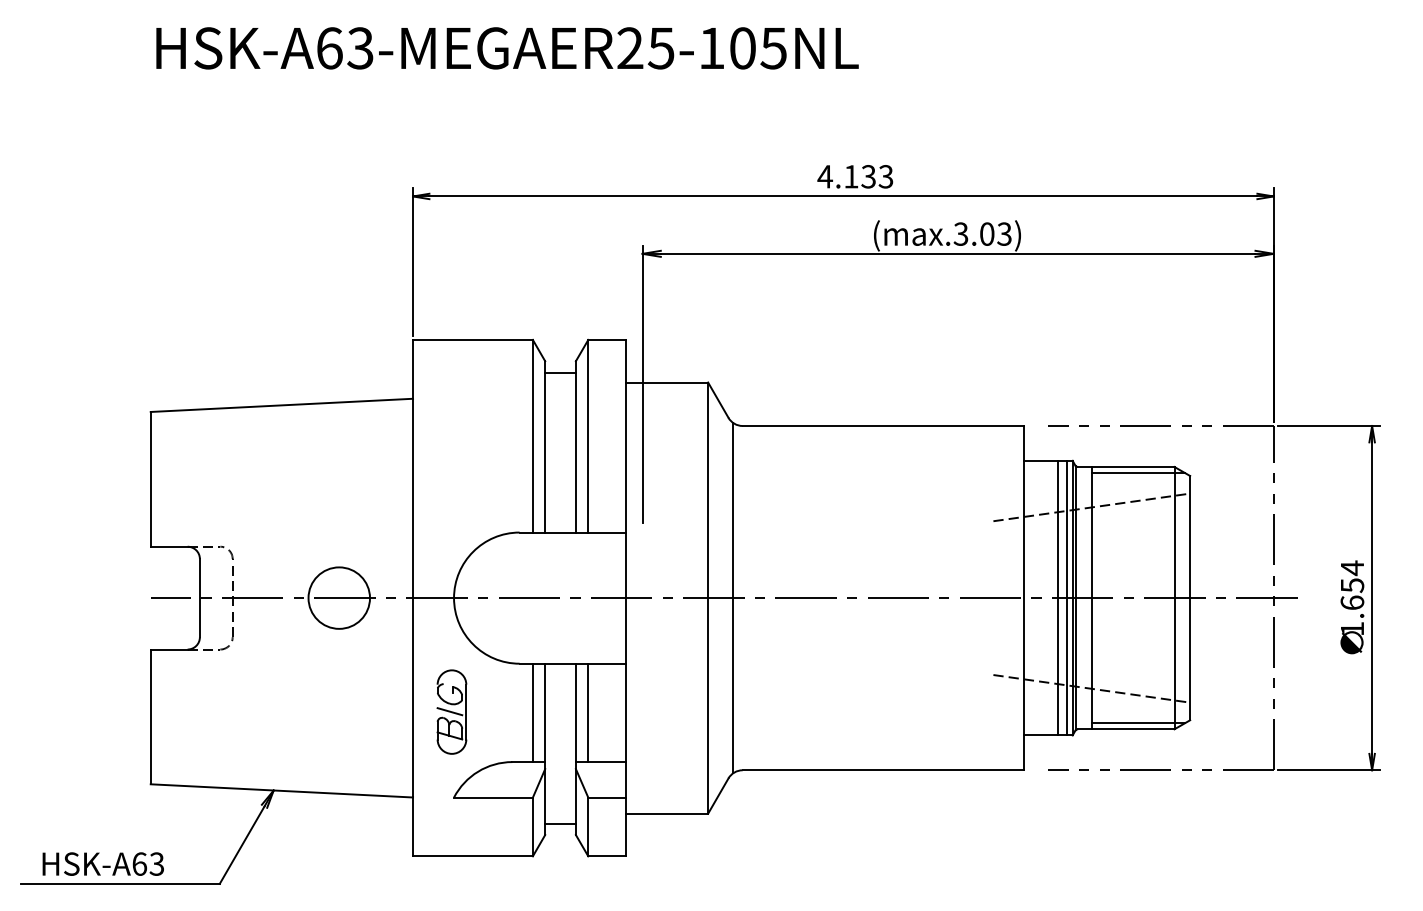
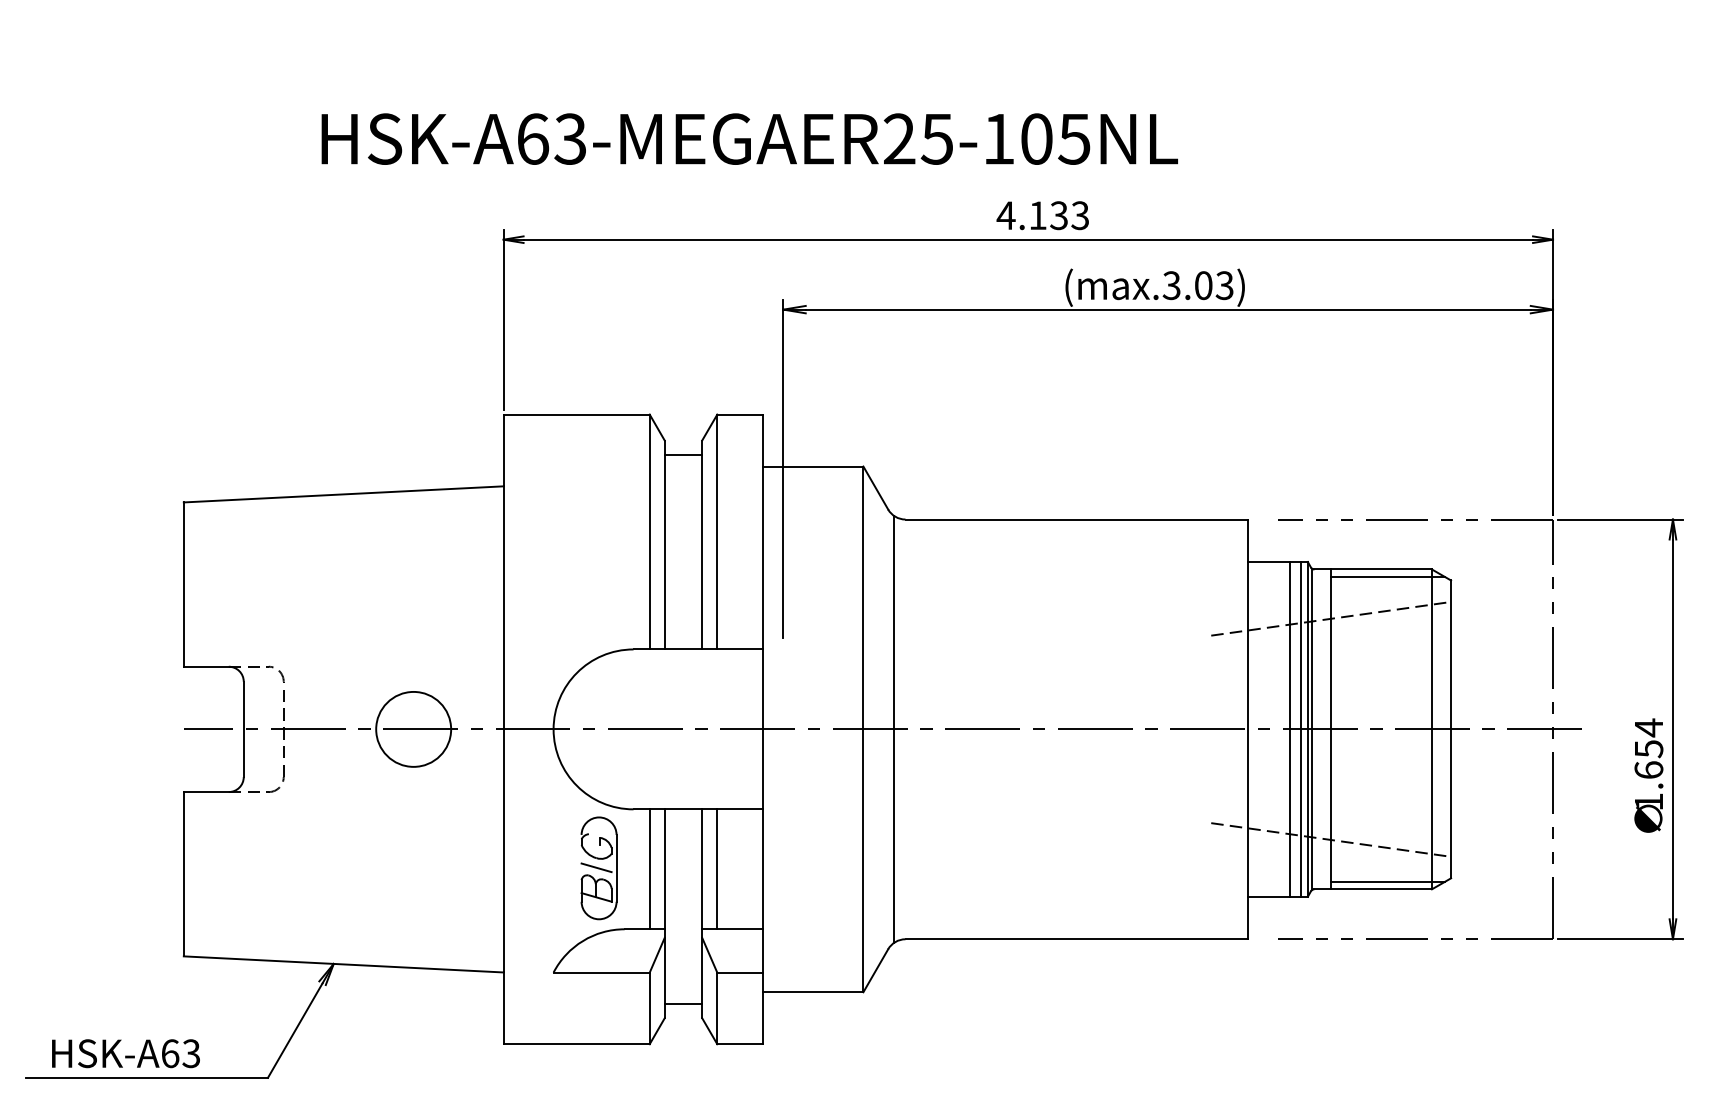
text: (507, 47) -> (749, 138), moved
text: (1352, 607) -> (1648, 775), moved
part: (451, 712) -> (598, 868), moved

